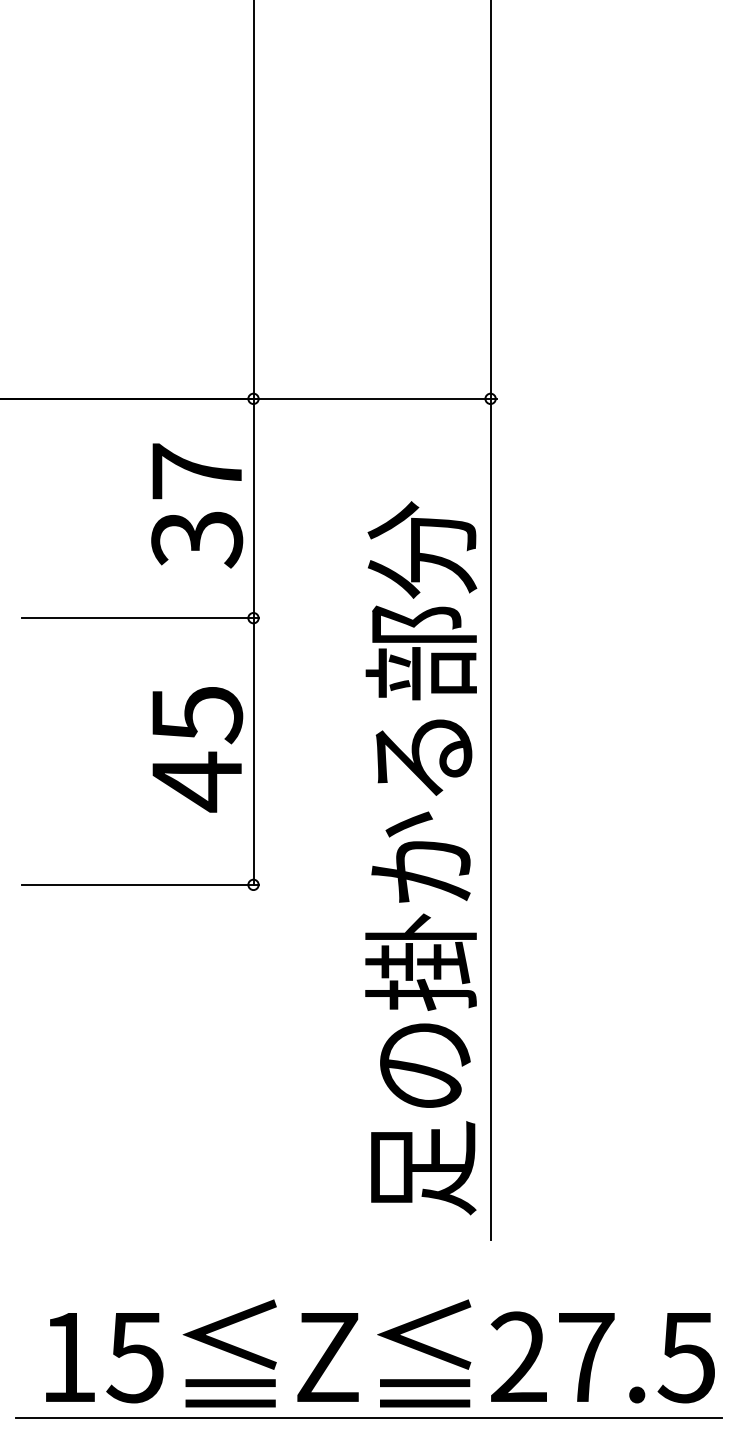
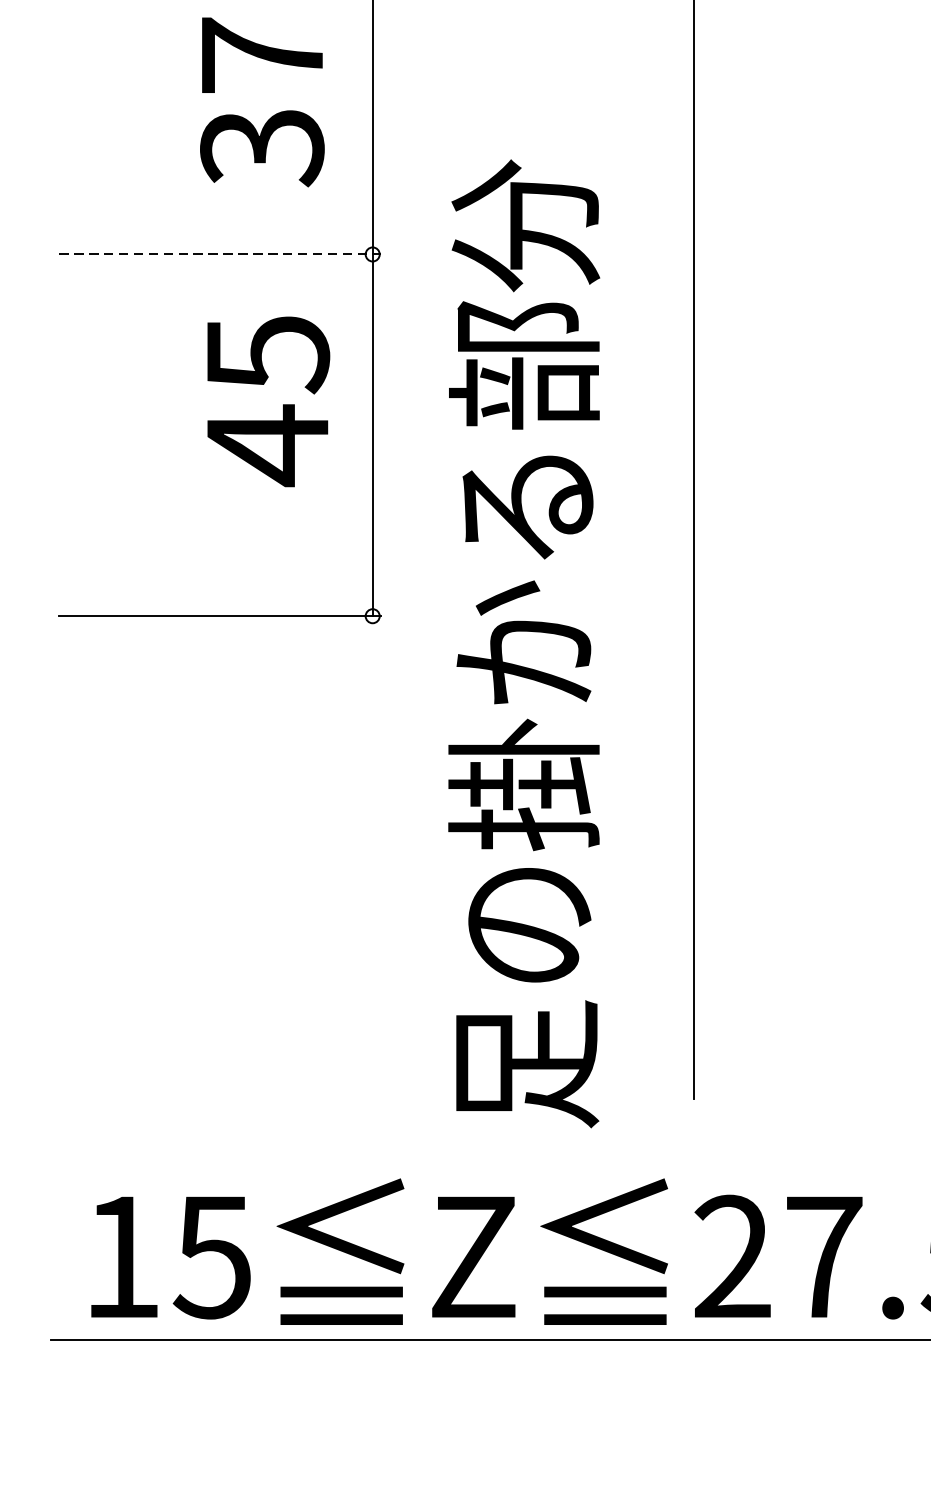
text: (197, 505) -> (262, 101), moved
line: (140, 618) -> (219, 254), solid -> dashed
text: (197, 749) -> (268, 401), moved
text: (421, 858) -> (524, 644), moved

